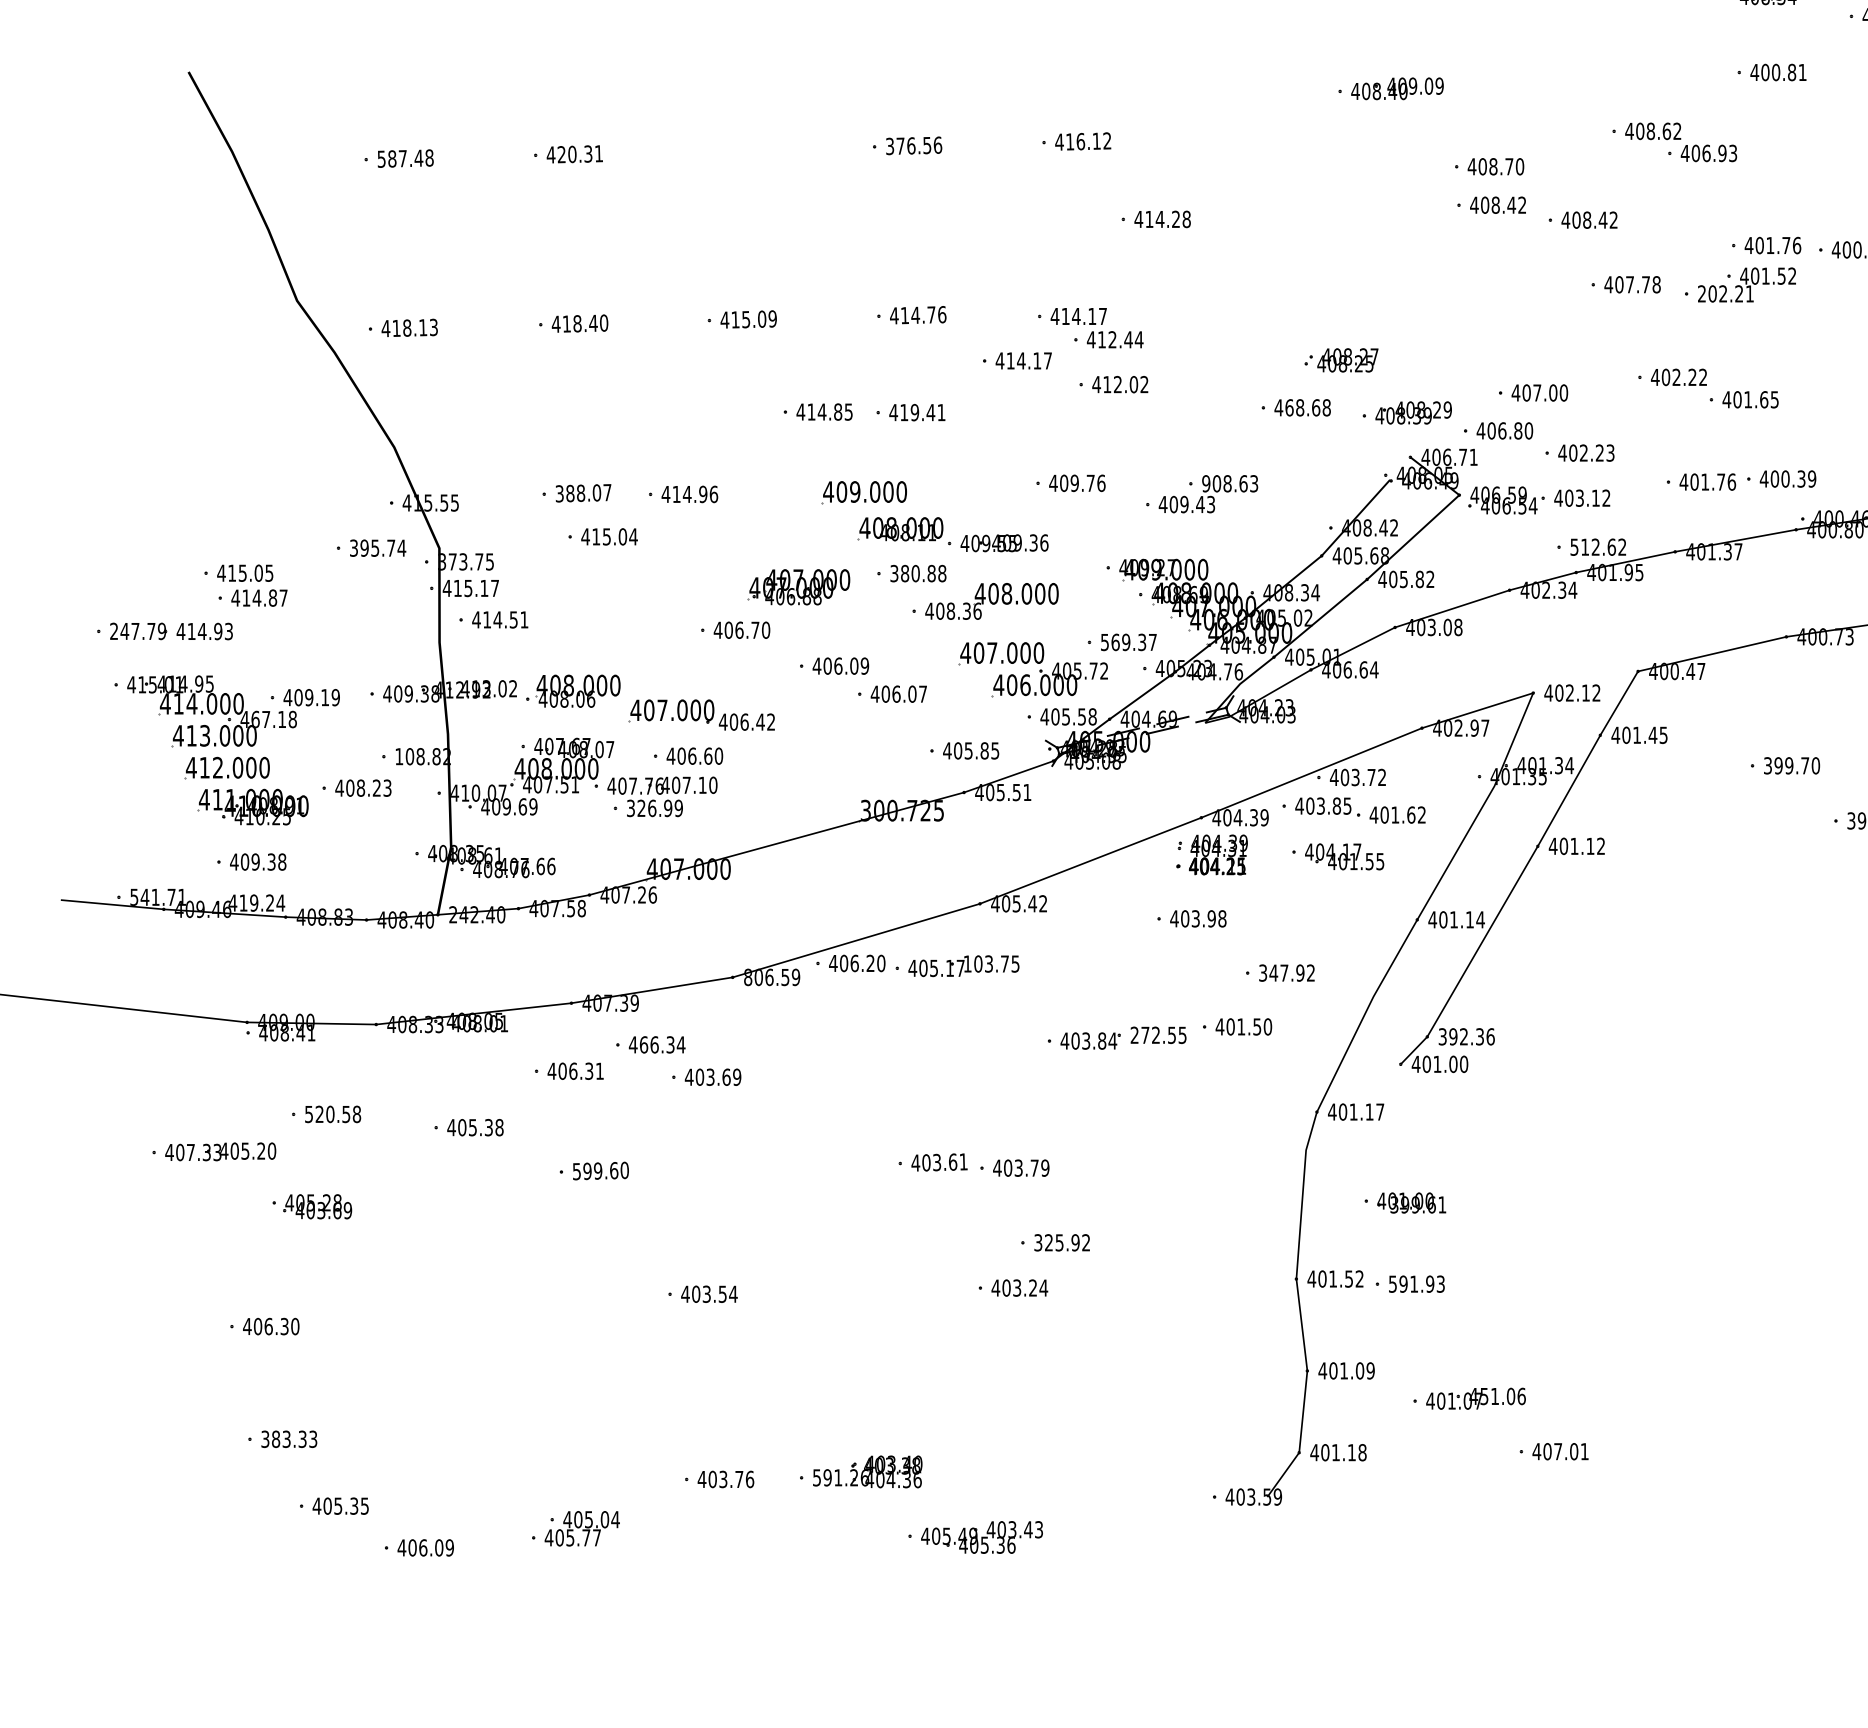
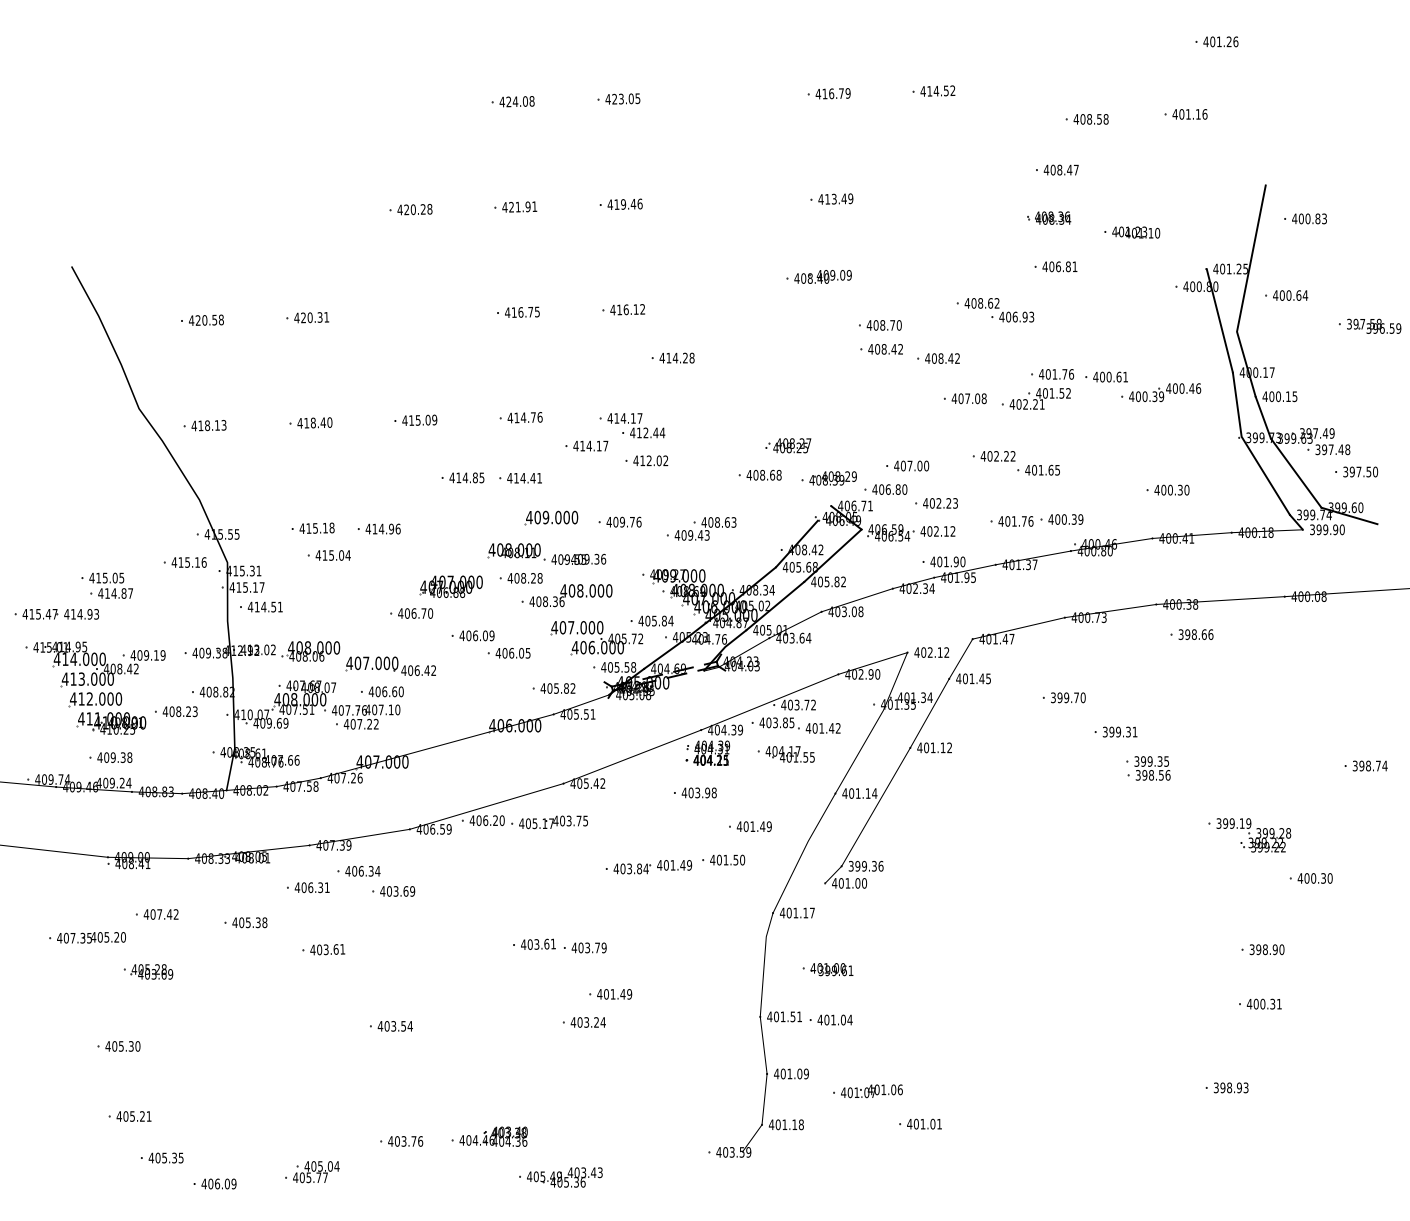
text: (1776, 72) -> (1058, 266), 400.81 -> 406.81
text: (913, 146) -> (522, 312), 376.56 -> 416.75
text: (400, 158) -> (203, 320), 587.48 -> 420.58
text: (1645, 284) -> (977, 398), 407.78 -> 407.08
text: (1702, 293) -> (1012, 404), 202.21 -> 402.21
text: (1288, 408) -> (755, 475), 468.68 -> 408.68
text: (913, 411) -> (522, 477), 419.41 -> 414.41
text: (1205, 483) -> (703, 522), 908.63 -> 408.63
part: (864, 491) -> (551, 517), moved
text: (582, 493) -> (316, 528), 388.07 -> 415.18
text: (1579, 498) -> (936, 531), 403.12 -> 402.12
text: (1597, 546) -> (947, 561), 512.62 -> 401.90
text: (376, 548) -> (188, 562), 395.74 -> 415.16
text: (465, 561) -> (243, 570), 373.75 -> 415.31
text: (912, 573) -> (521, 578), 380.88 -> 408.28
text: (136, 630) -> (39, 613), 247.79 -> 415.47
text: (1127, 641) -> (655, 620), 569.37 -> 405.84
text: (1346, 668) -> (791, 637), 406.64 -> 403.64
text: (1674, 672) -> (995, 639), 400.47 -> 401.47
text: (921, 694) -> (527, 653), 406.07 -> 406.05
text: (273, 718) -> (124, 668), 467.18 -> 408.42
text: (1484, 728) -> (877, 674), 402.97 -> 402.90
text: (994, 750) -> (572, 688), 405.85 -> 405.82
text: (399, 755) -> (202, 691), 108.82 -> 408.82
text: (653, 807) -> (360, 723), 326.99 -> 407.22
text: (902, 810) -> (515, 725), 300.725 -> 406.000
text: (1410, 815) -> (831, 728), 401.62 -> 401.42
text: (157, 897) -> (52, 779), 541.71 -> 409.74
text: (243, 902) -> (105, 782), 419.24 -> 409.24
text: (476, 914) -> (250, 790), 242.40 -> 408.02
text: (967, 963) -> (555, 820), 103.75 -> 403.75
text: (1285, 972) -> (753, 826), 347.92 -> 401.49
text: (748, 977) -> (419, 829), 806.59 -> 406.59
text: (1158, 1035) -> (674, 865), 272.55 -> 401.49
text: (1462, 1037) -> (863, 866), 392.36 -> 399.36
text: (643, 1043) -> (354, 870), 466.34 -> 406.34
text: (331, 1114) -> (160, 914), 520.58 -> 407.42
text: (217, 1151) -> (89, 937), 407.33 -> 407.35
text: (600, 1170) -> (327, 949), 599.60 -> 403.61
text: (1061, 1243) -> (614, 994), 325.92 -> 401.49
text: (1359, 1278) -> (799, 1016), 401.52 -> 401.51
text: (1415, 1283) -> (834, 1019), 591.93 -> 401.04
text: (267, 1326) -> (120, 1046), 406.30 -> 405.30
text: (1483, 1395) -> (876, 1089), 451.06 -> 401.06
text: (288, 1439) -> (133, 1116), 383.33 -> 405.21
text: (1557, 1452) -> (922, 1124), 407.01 -> 401.01
text: (835, 1477) -> (473, 1140), 591.26 -> 404.46

